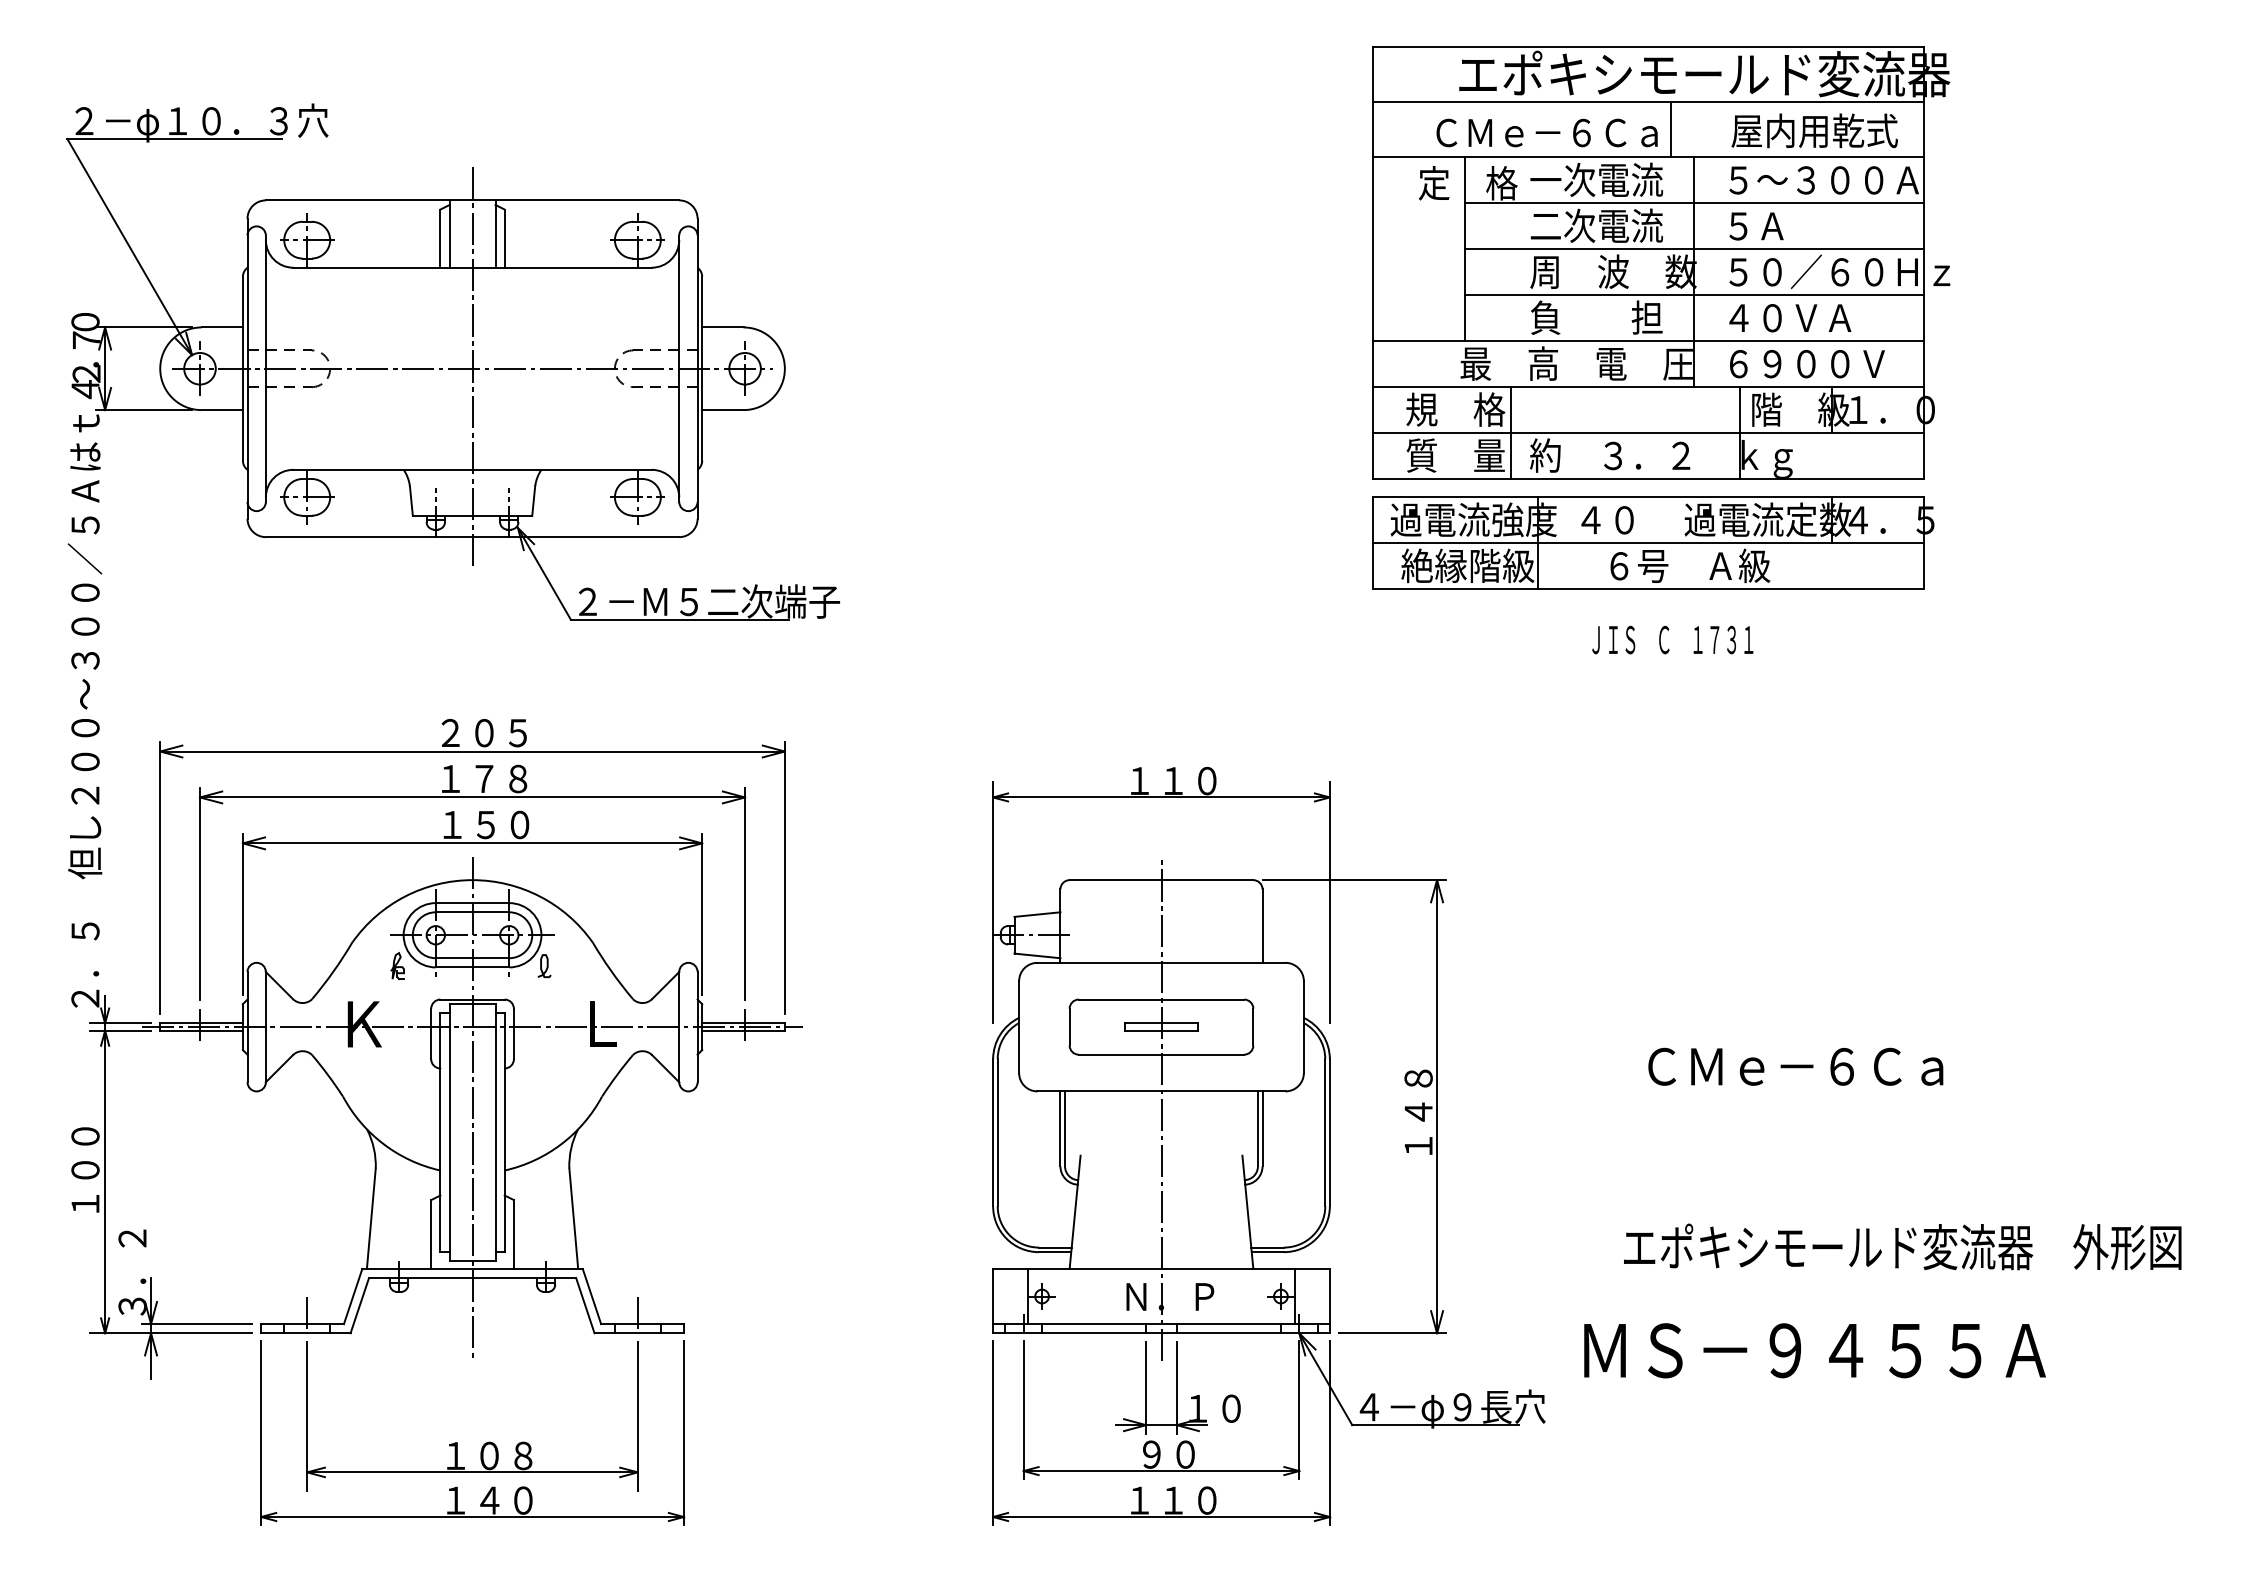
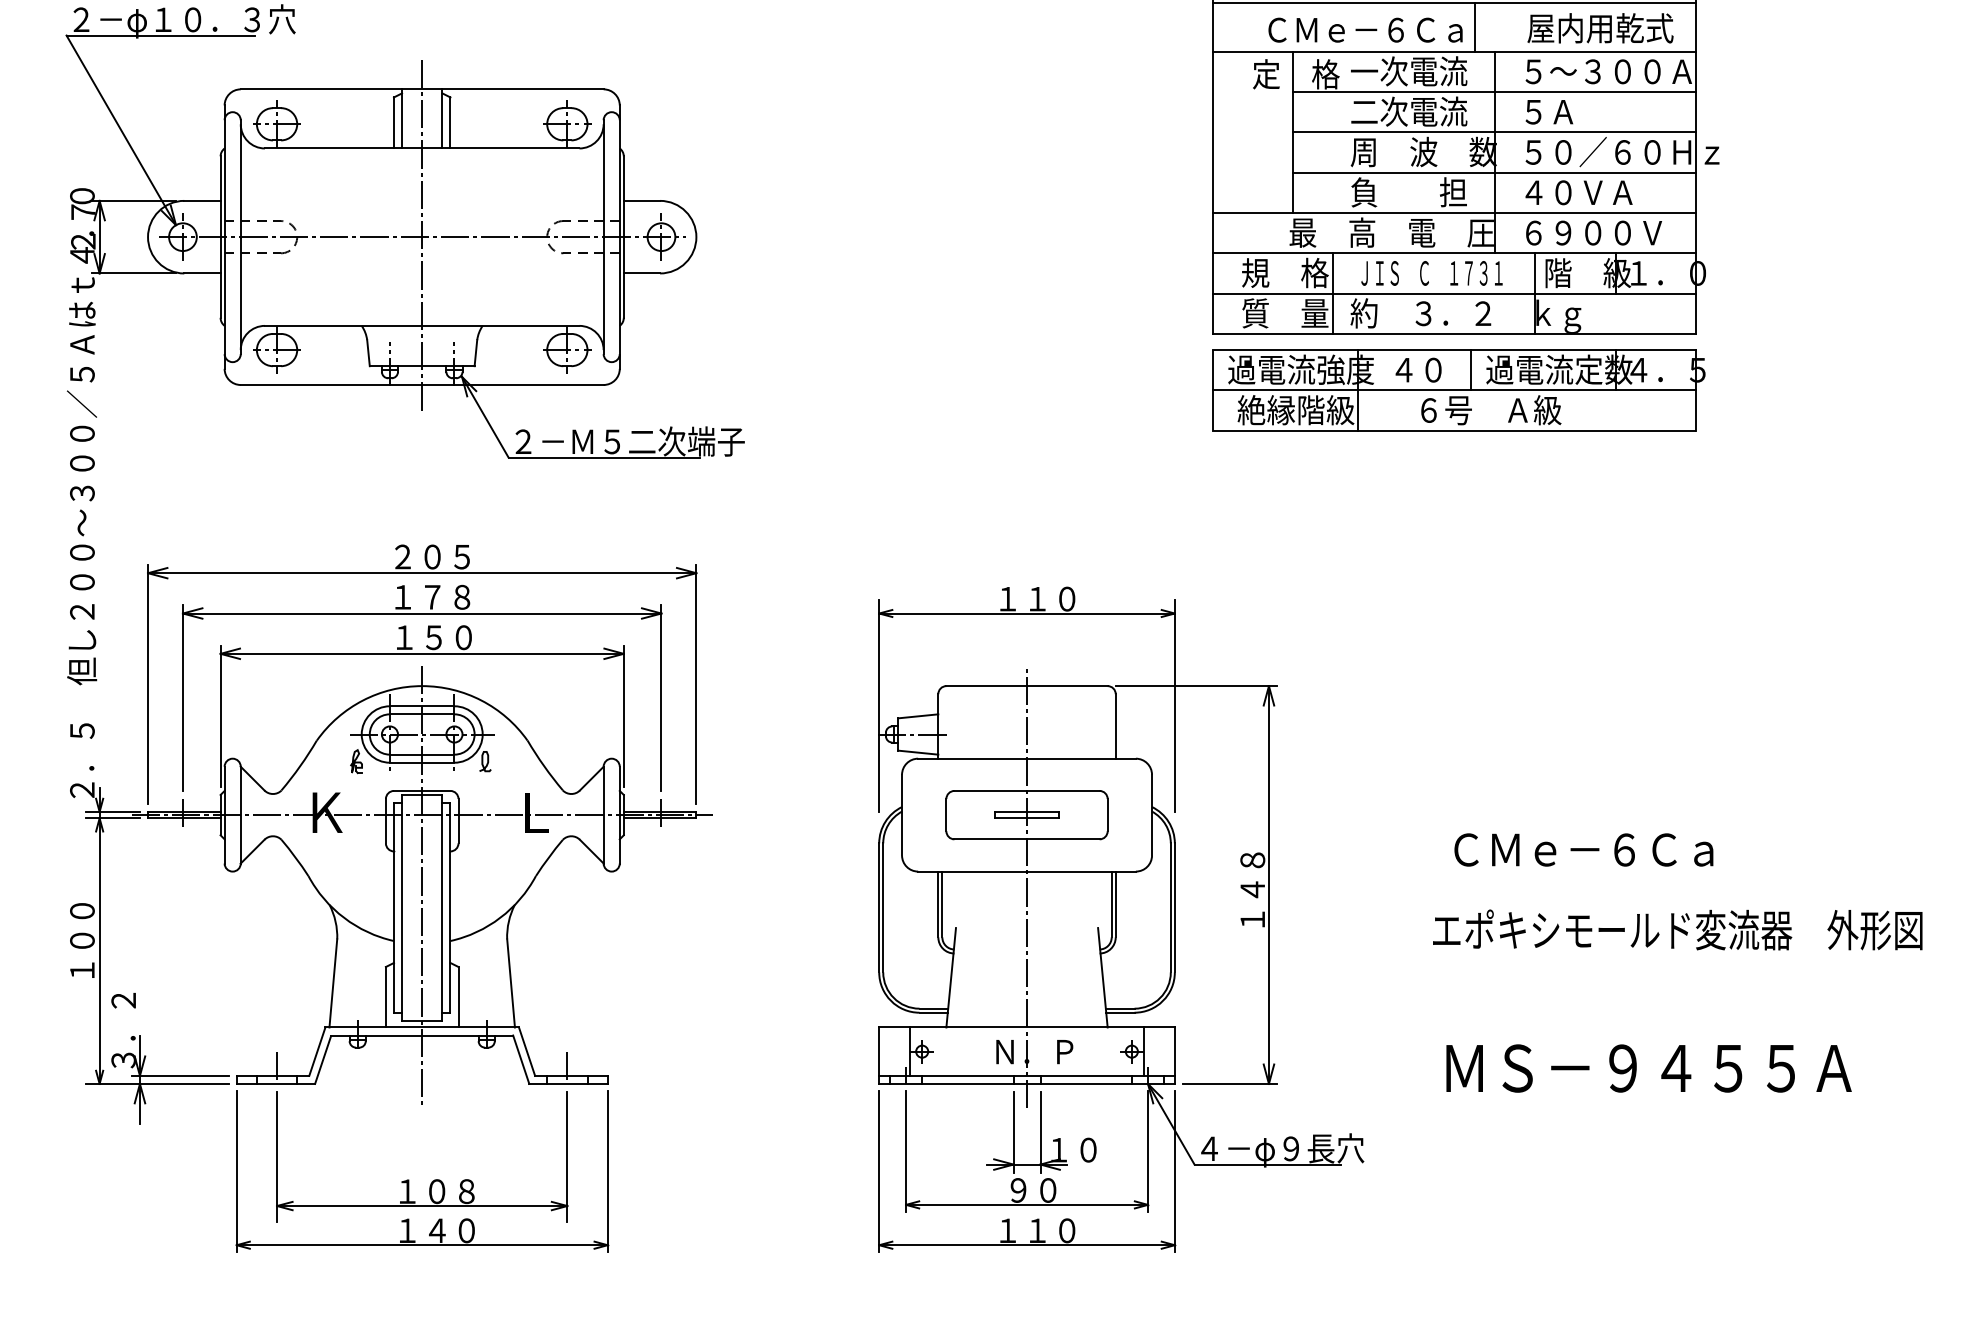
line: (1666, 520) -> (1470, 370), added
text: (1672, 639) -> (1431, 272), moved
text: (1902, 1246) -> (1677, 929), moved
text: (1814, 1350) -> (1648, 1068), moved

